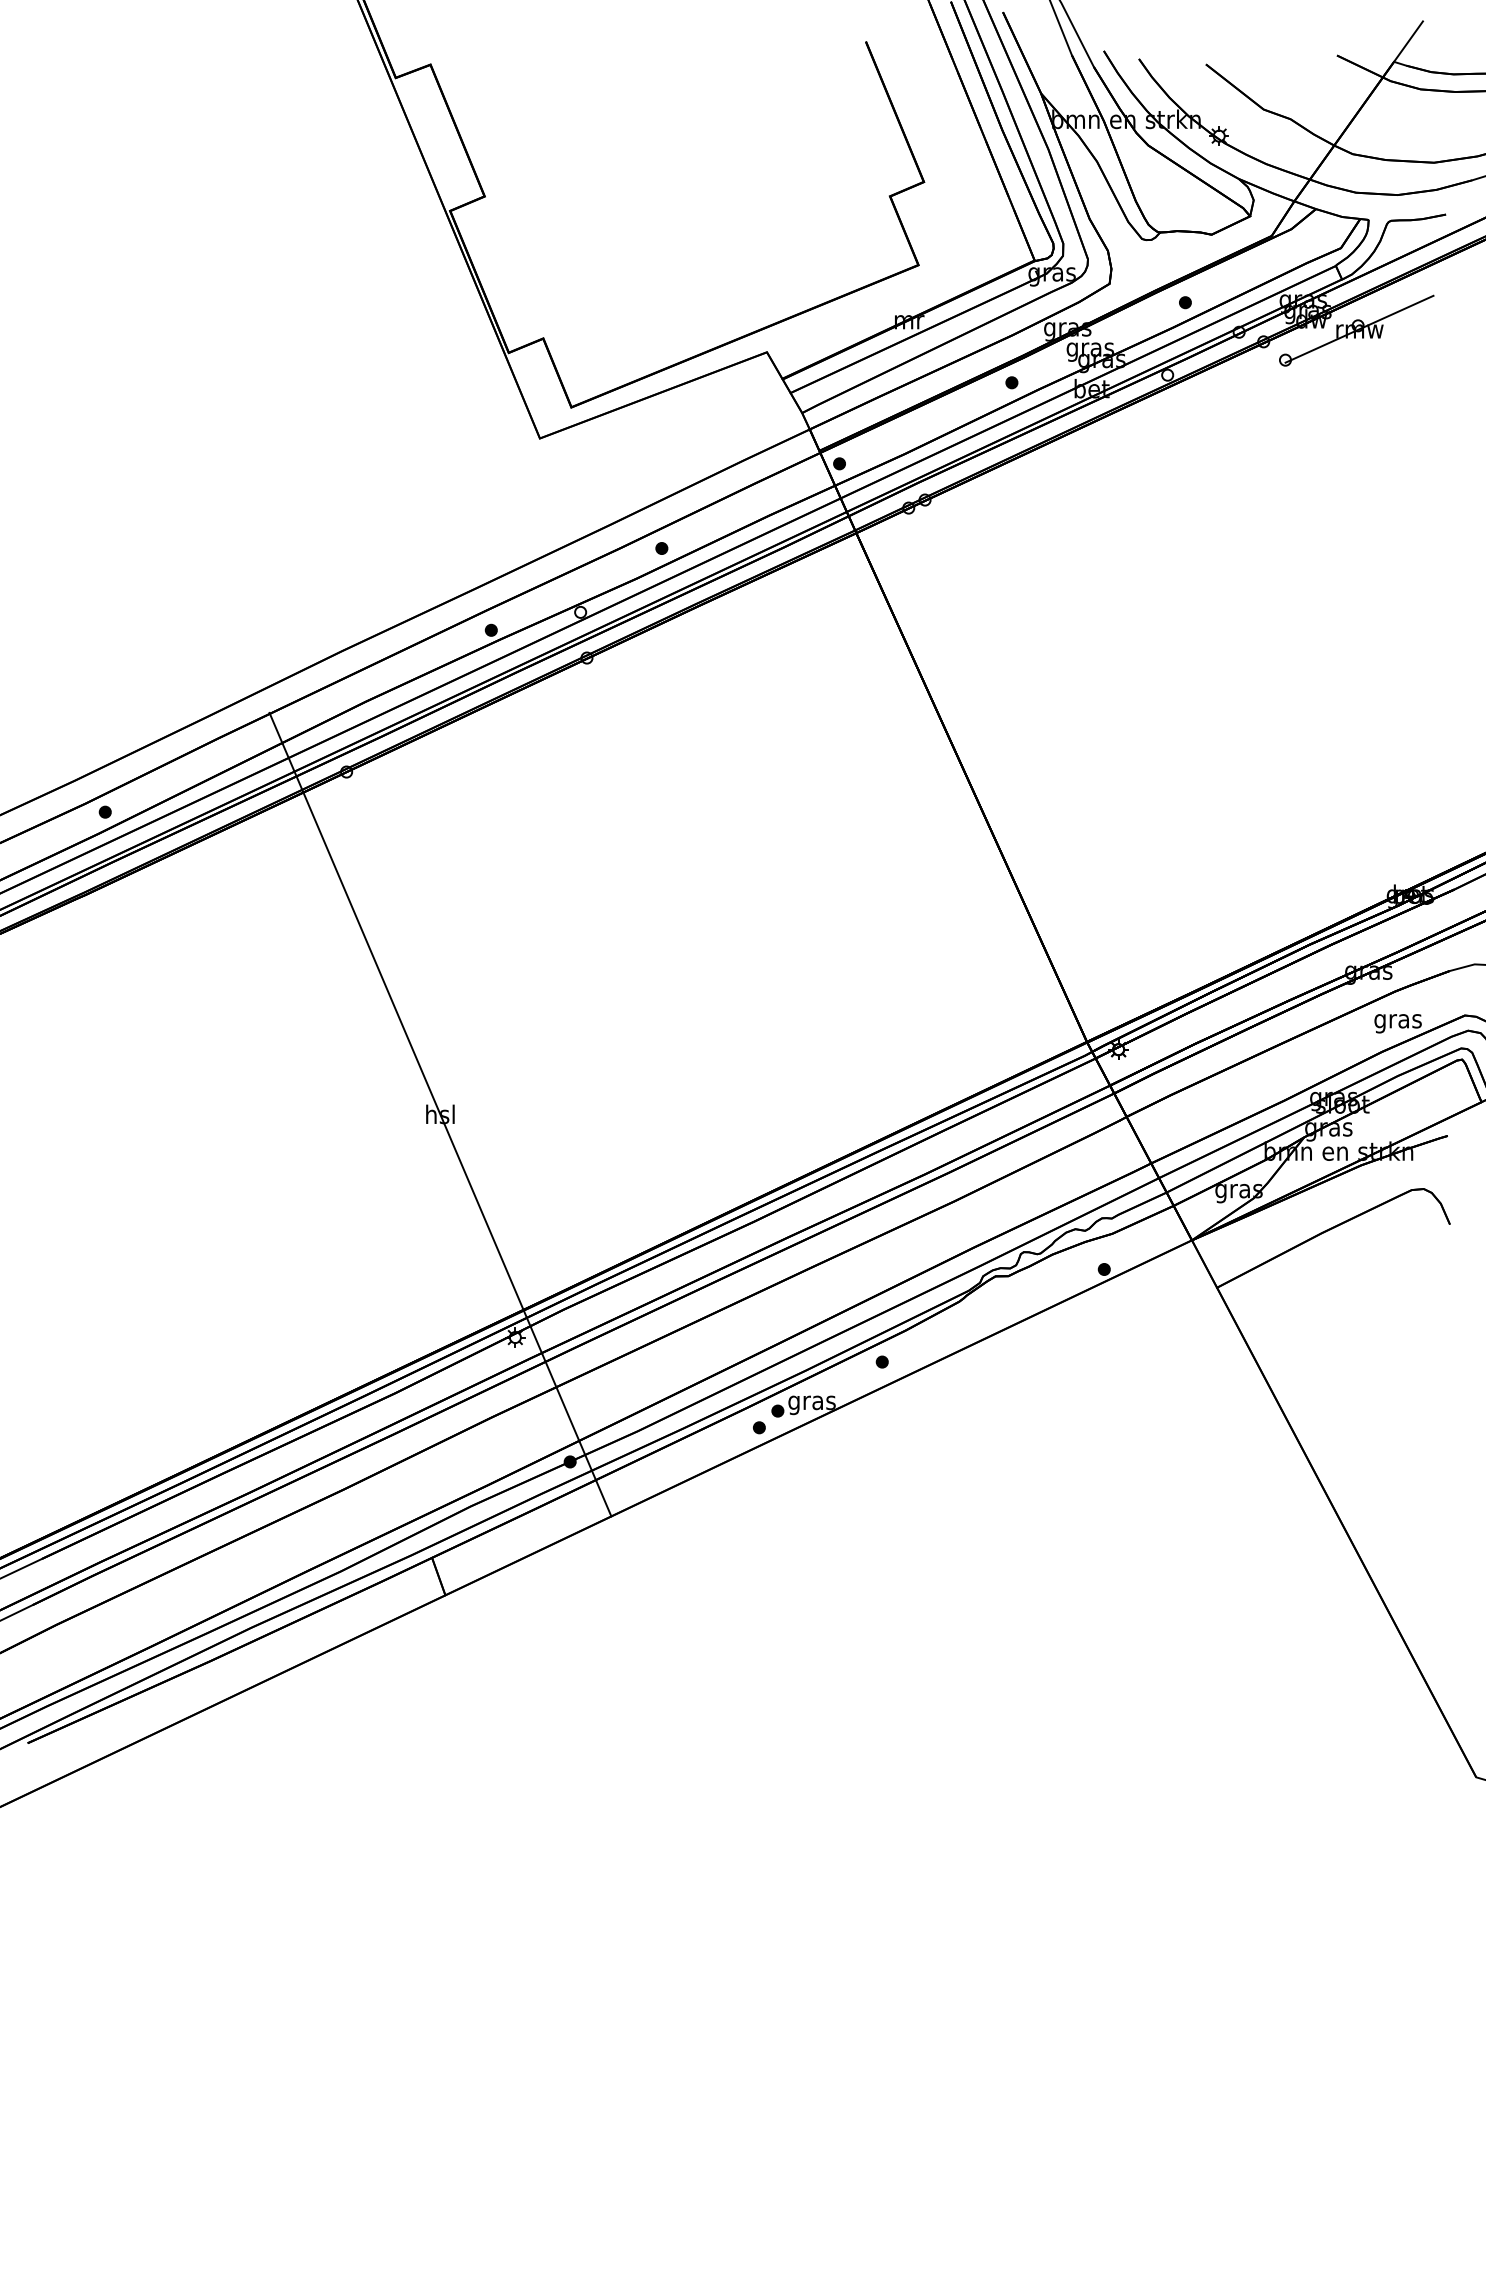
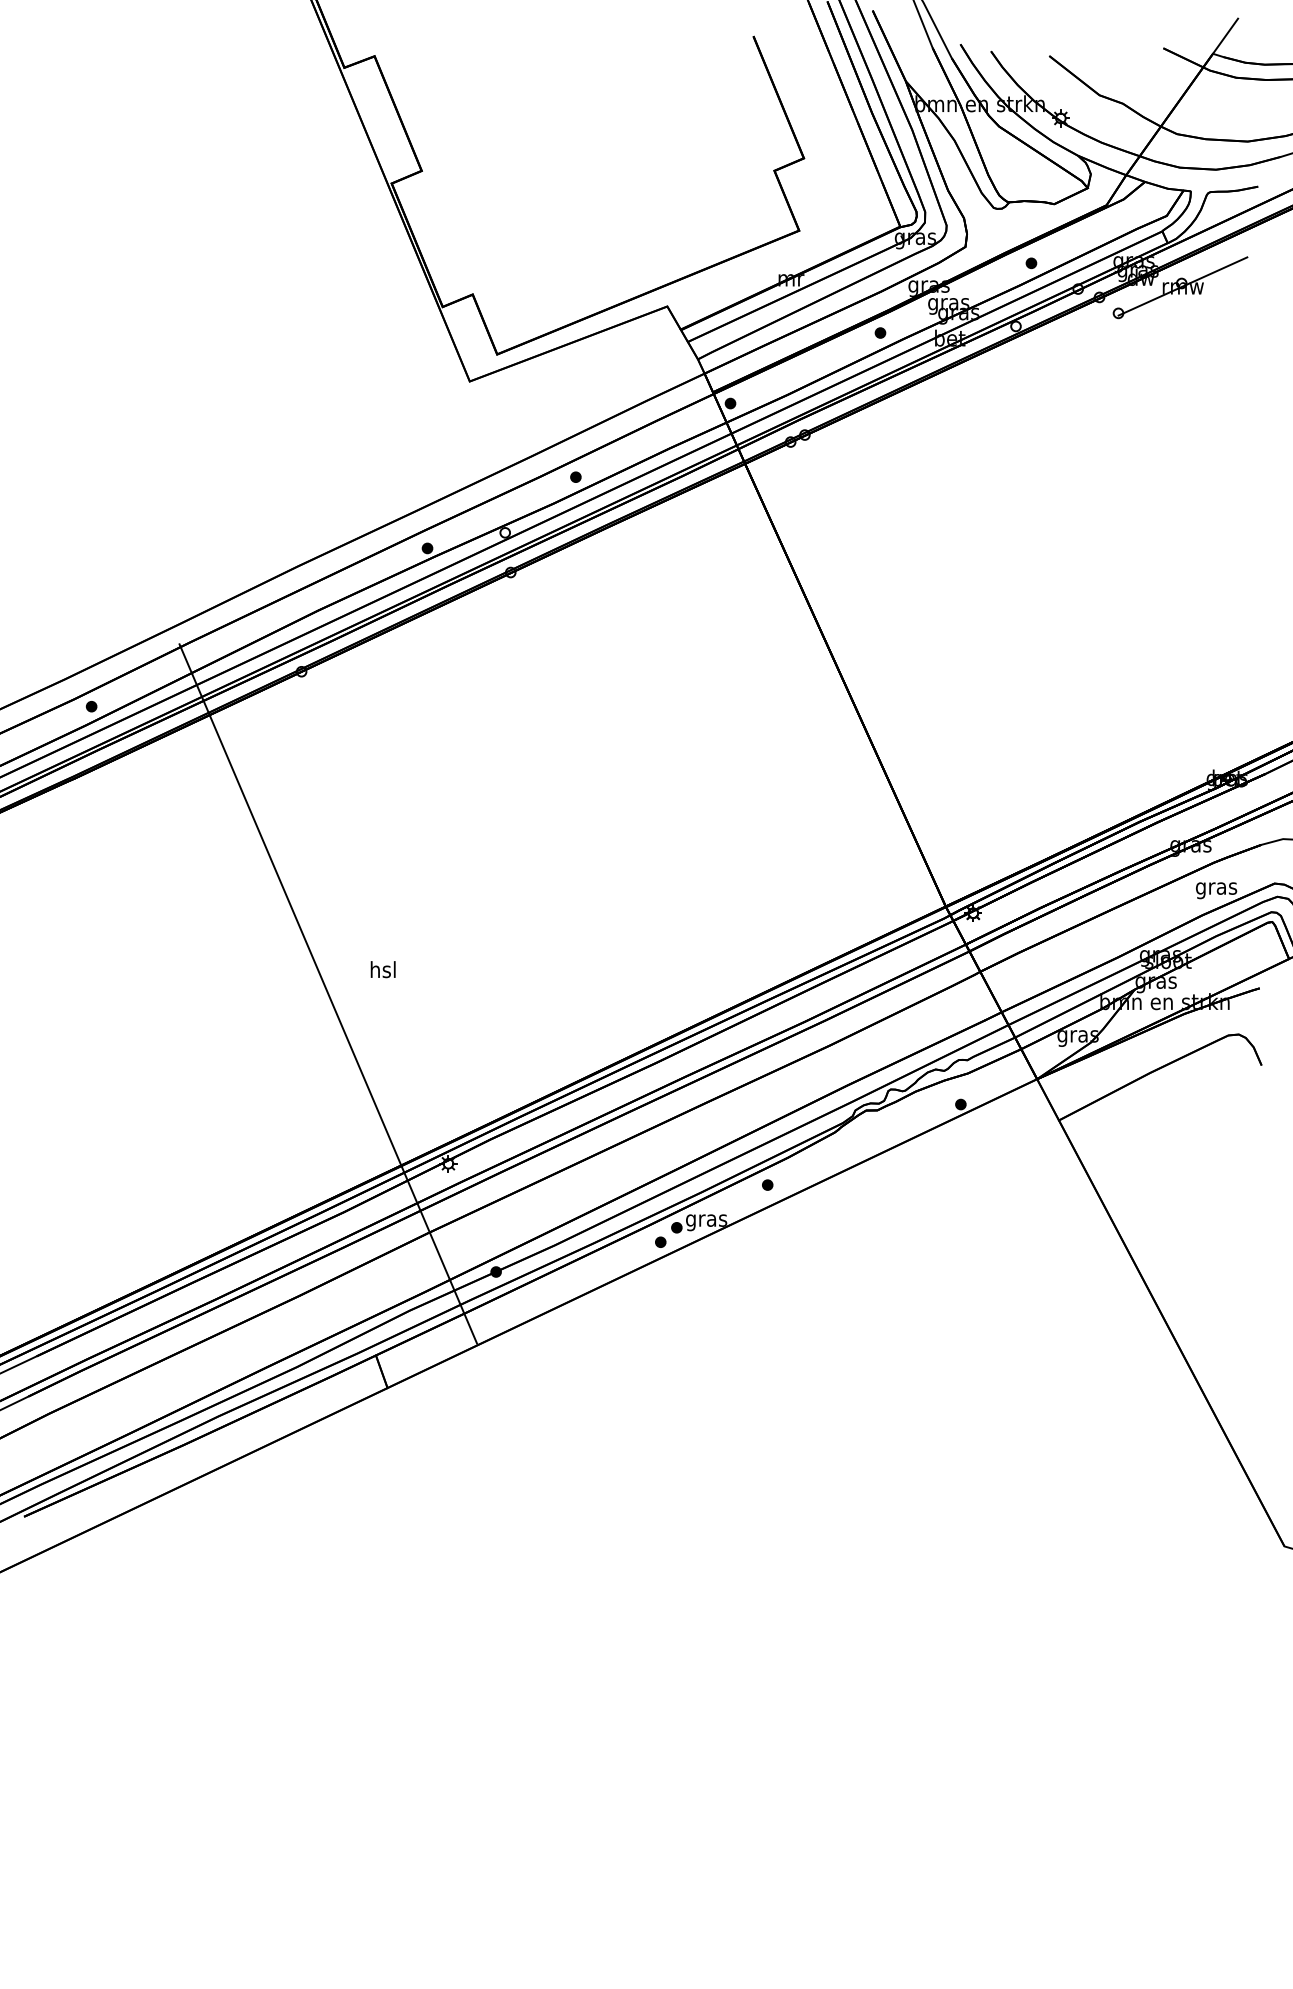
line: (439, 1114) -> (327, 993), moved

